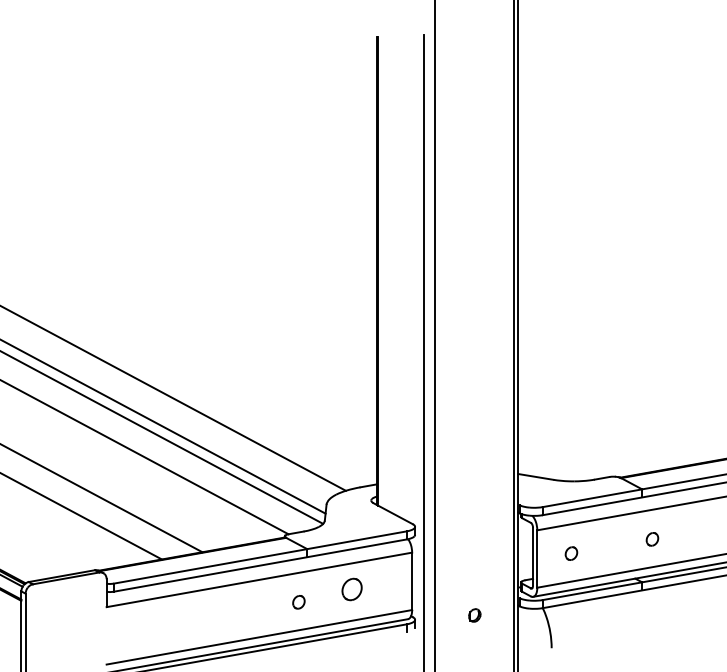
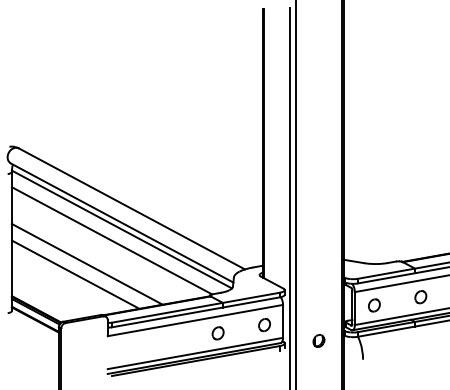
part: (651, 539) -> (420, 297), size x1.67
part: (571, 553) -> (374, 305), size x1.67
part: (351, 590) -> (264, 325), moved
part: (297, 602) -> (217, 333), size x1.67
part: (473, 614) -> (318, 340), size x1.67

